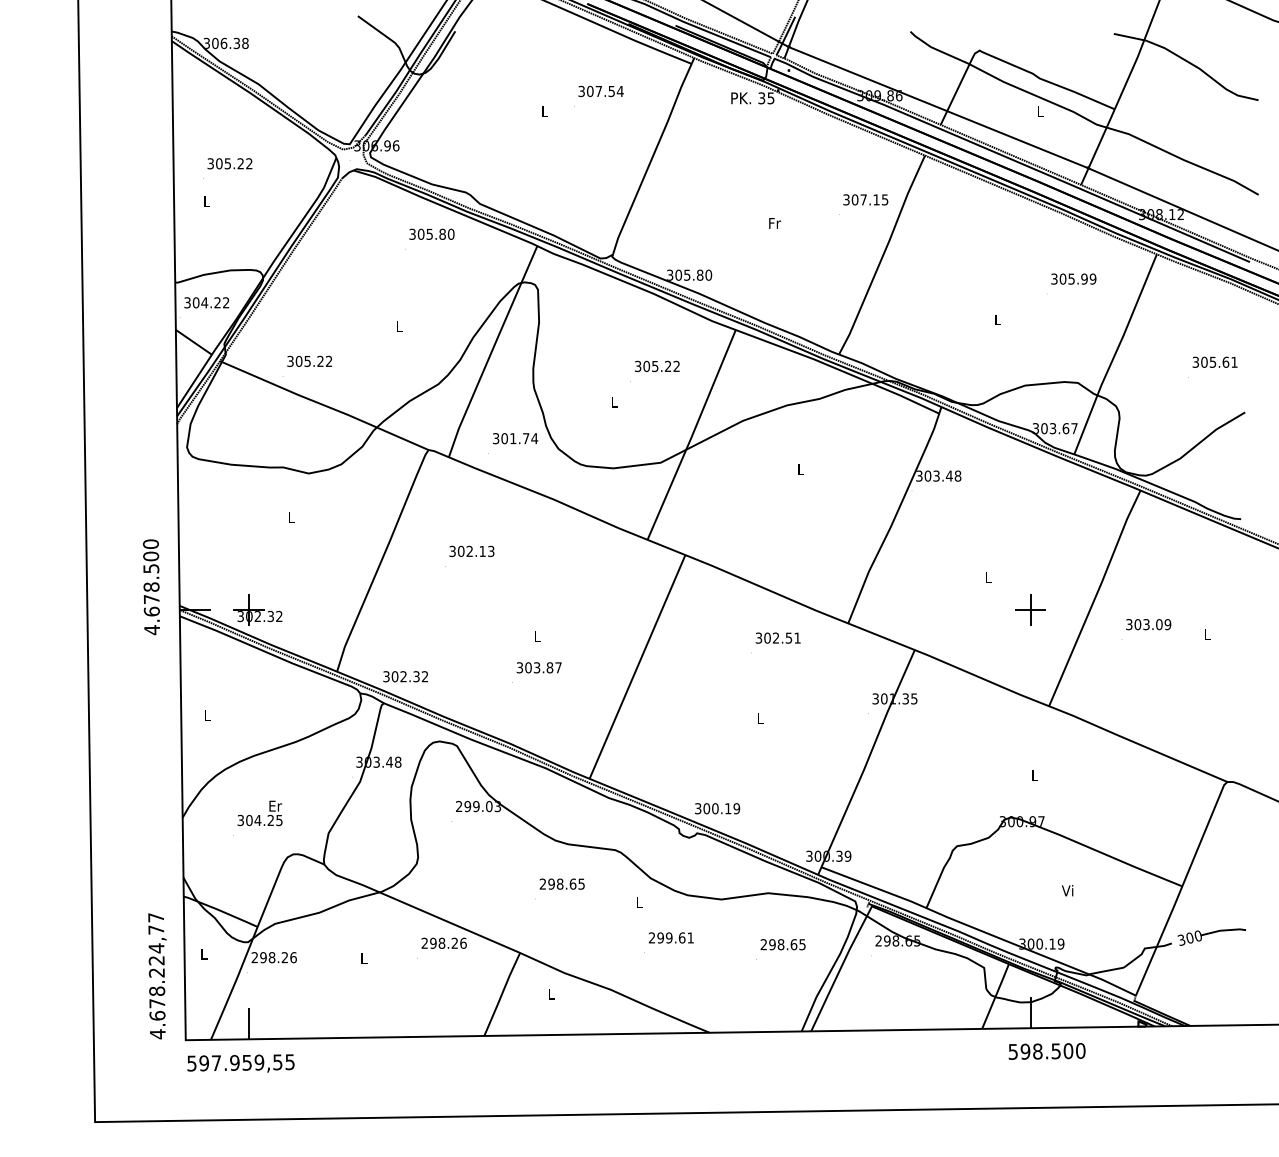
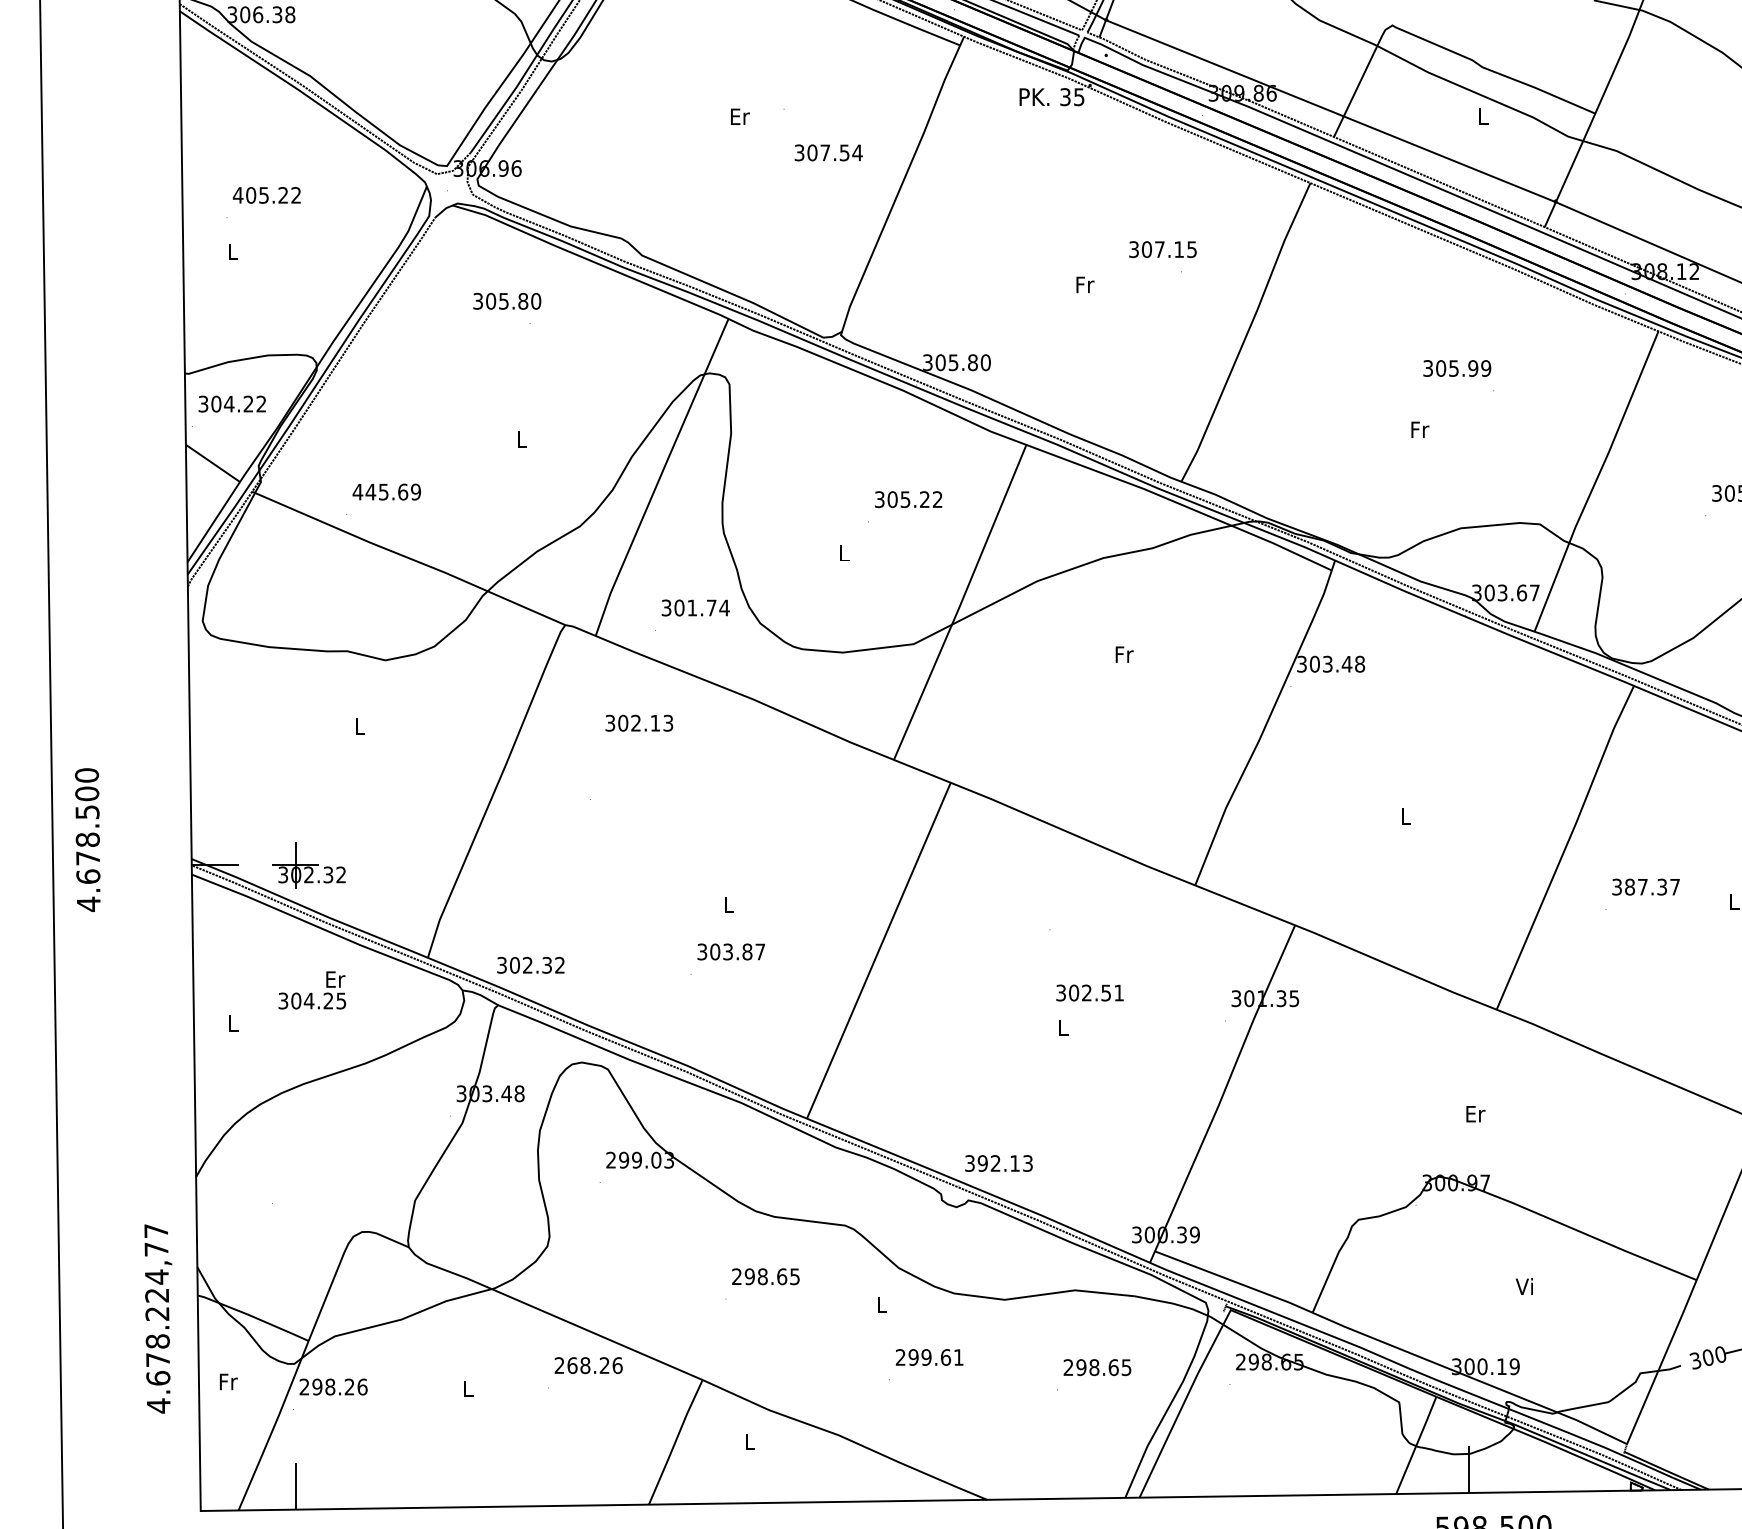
text: (600, 91) -> (827, 152), moved
text: (545, 111) -> (740, 116), L -> Er
text: (210, 163) -> (237, 194), 305.22 -> 405.22
text: (865, 199) -> (1162, 249), moved
text: (431, 233) -> (506, 300), moved
text: (1073, 278) -> (1456, 367), moved
text: (998, 319) -> (1420, 429), L -> Fr
text: (309, 361) -> (386, 492), 305.22 -> 445.69
text: (801, 469) -> (1125, 654), L -> Fr
text: (471, 550) -> (638, 721), moved
text: (151, 587) -> (87, 840), moved
part: (1030, 609) -> (1468, 864), removed
text: (1152, 624) -> (1651, 886), 303.09 -> 387.37
text: (777, 637) -> (1089, 992), moved
text: (1035, 775) -> (1476, 1113), L -> Er
text: (721, 808) -> (1004, 1163), 300.19 -> 392.13
text: (259, 813) -> (311, 990), moved
text: (433, 942) -> (572, 1364), 298.26 -> 268.26
text: (204, 953) -> (228, 1380), L -> Fr
text: (157, 976) -> (158, 1319), moved

